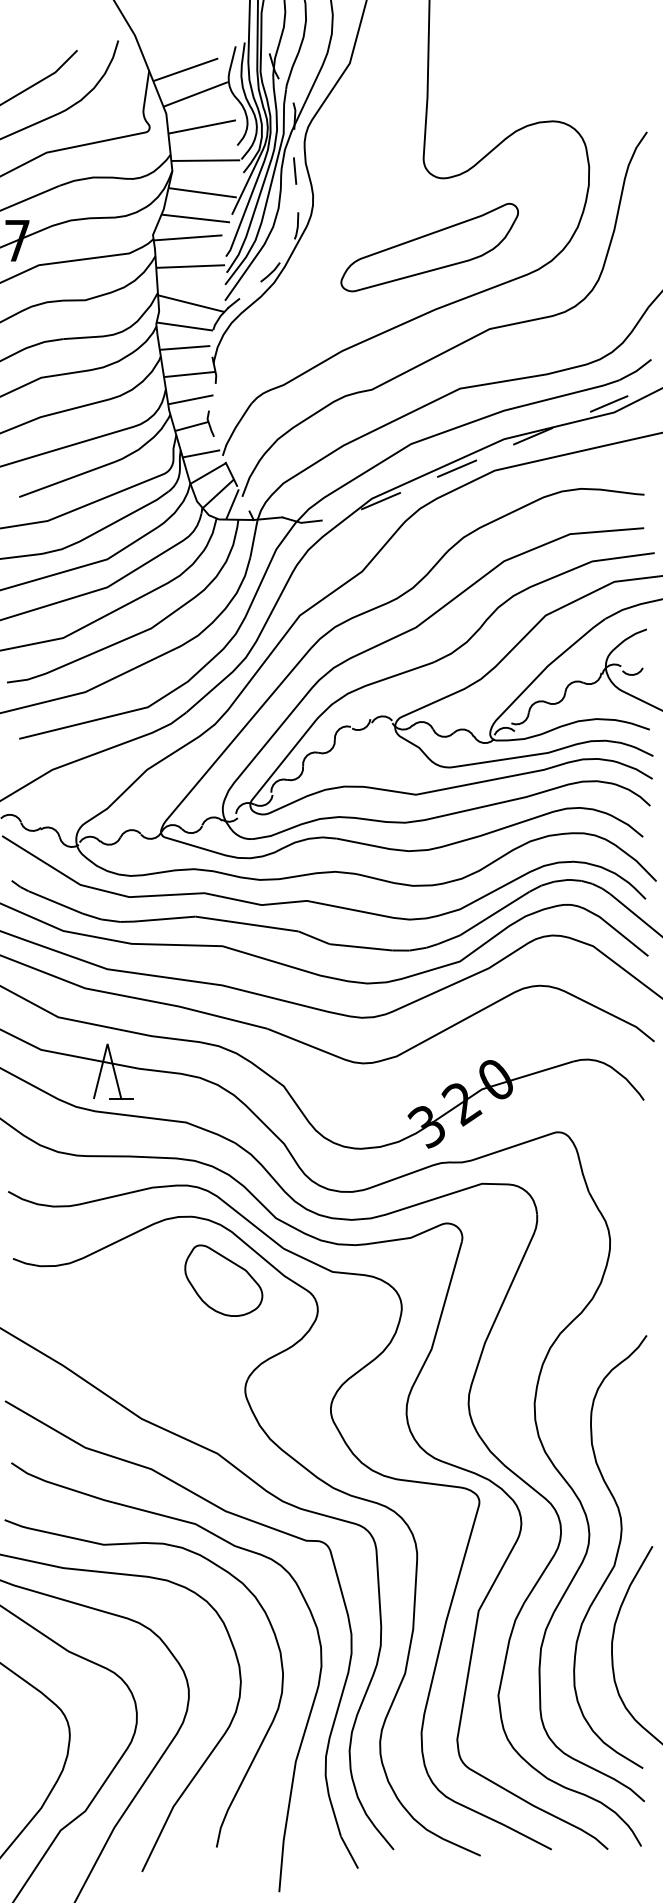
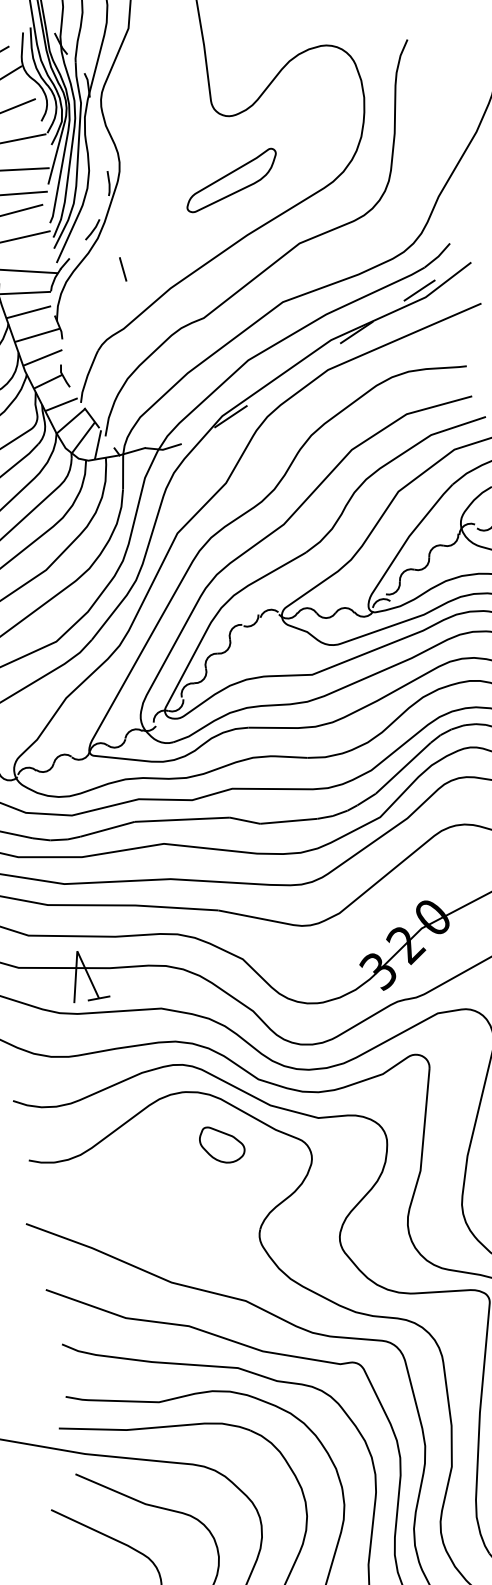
line: (295, 170) -> (123, 268), moved
part: (429, 247) -> (231, 180), size x0.6
line: (457, 468) -> (294, 374), removed
part: (223, 1280) -> (221, 1144), size x0.6

